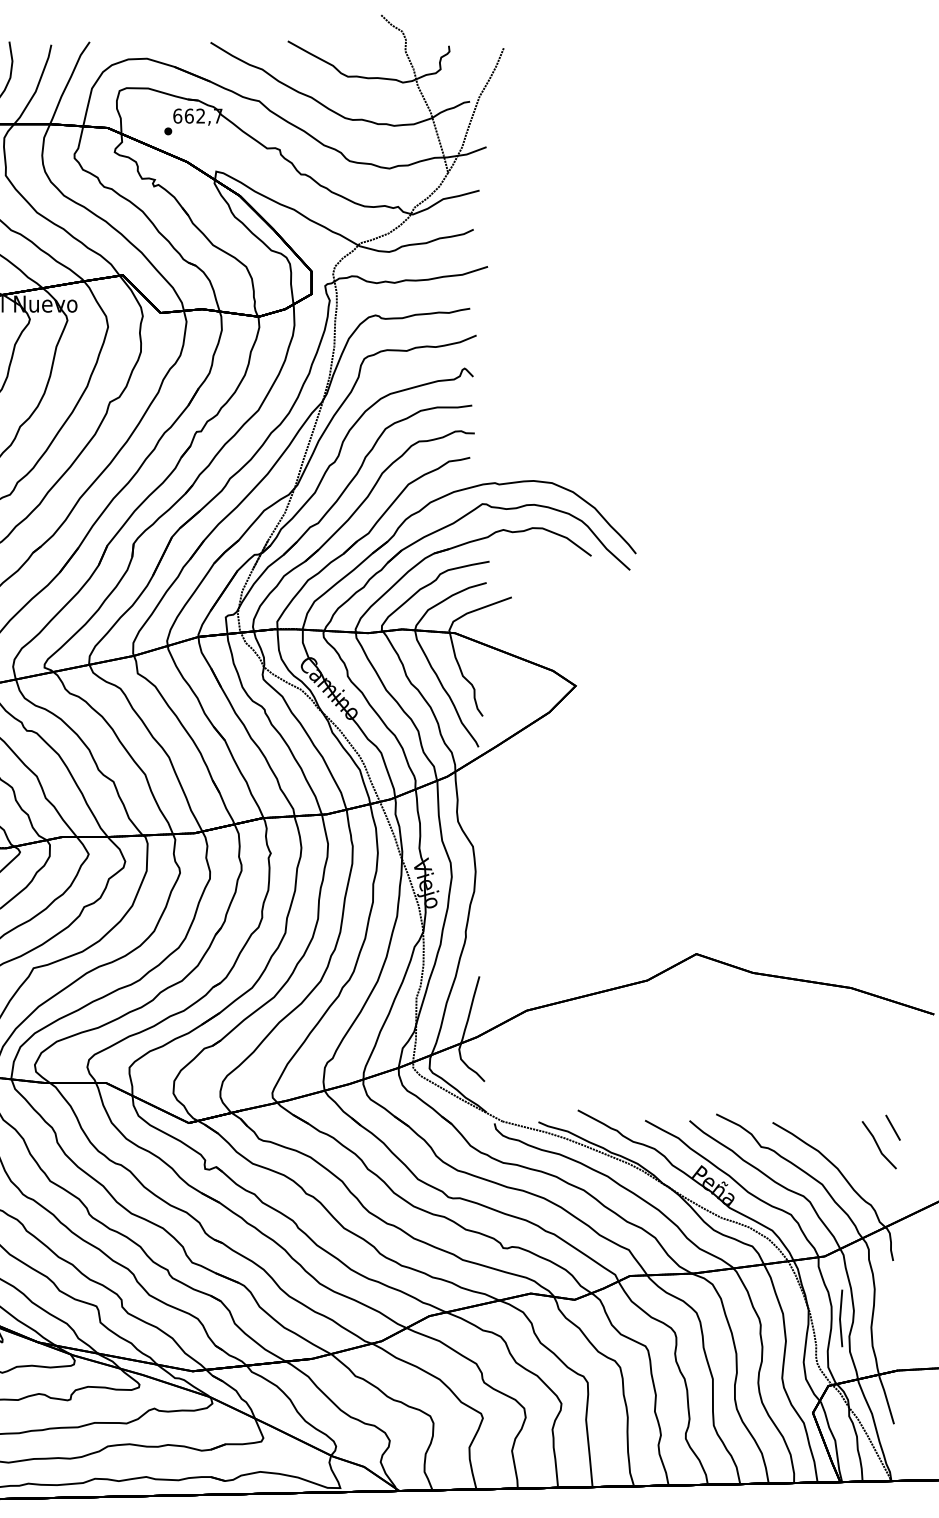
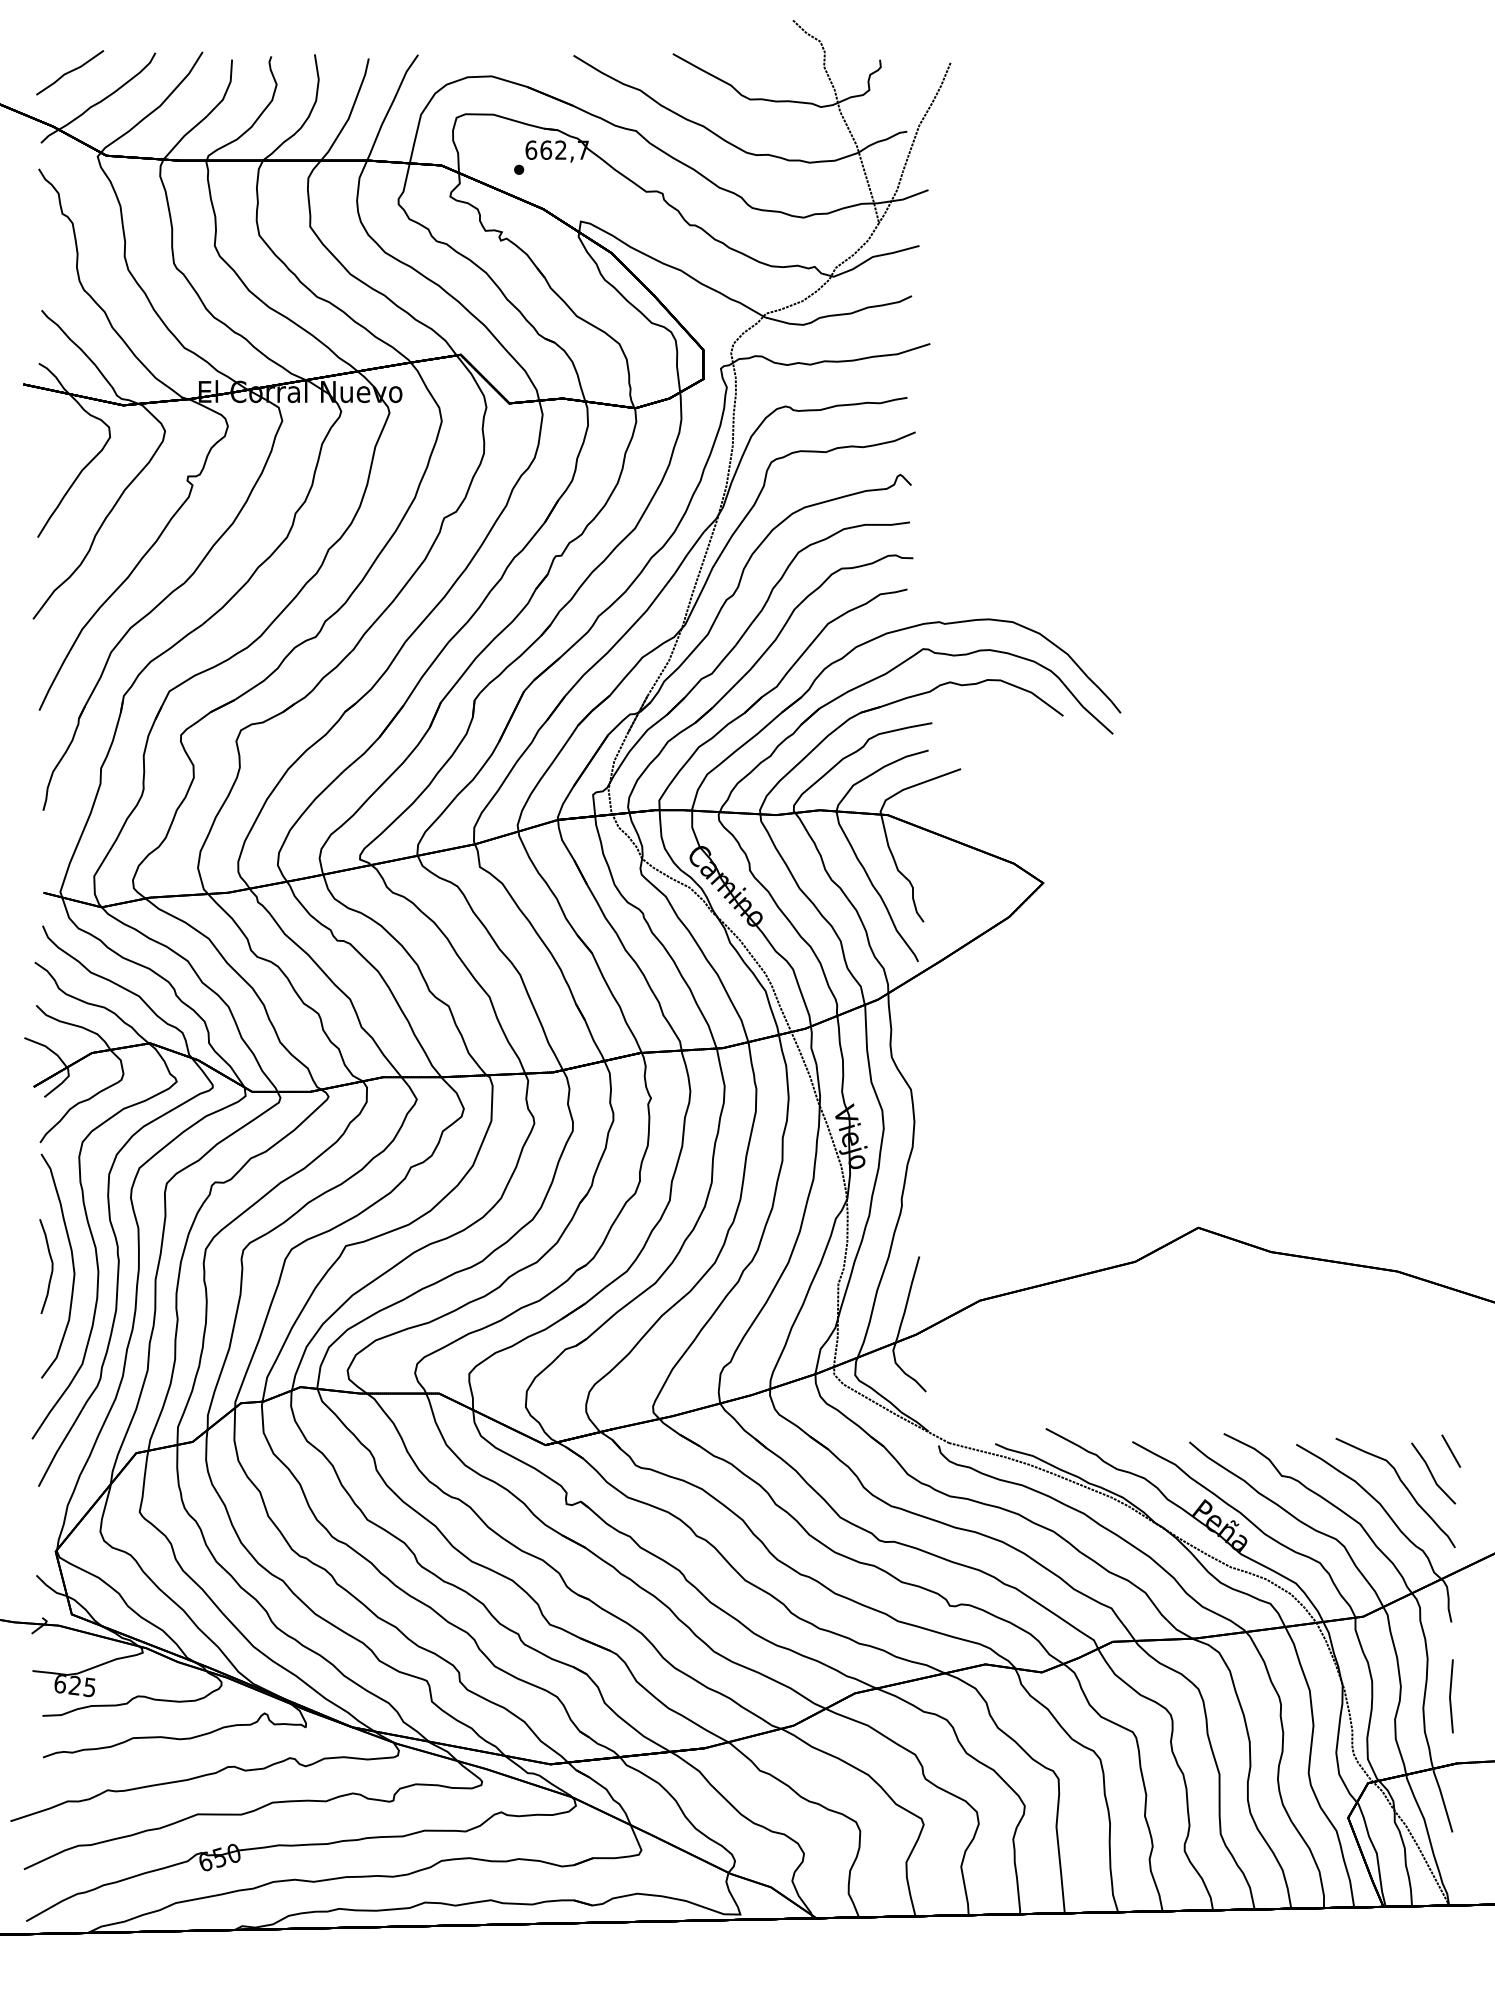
curve: (855, 1153) -> (1402, 1484), added
line: (840, 1318) -> (1450, 1696), moved

